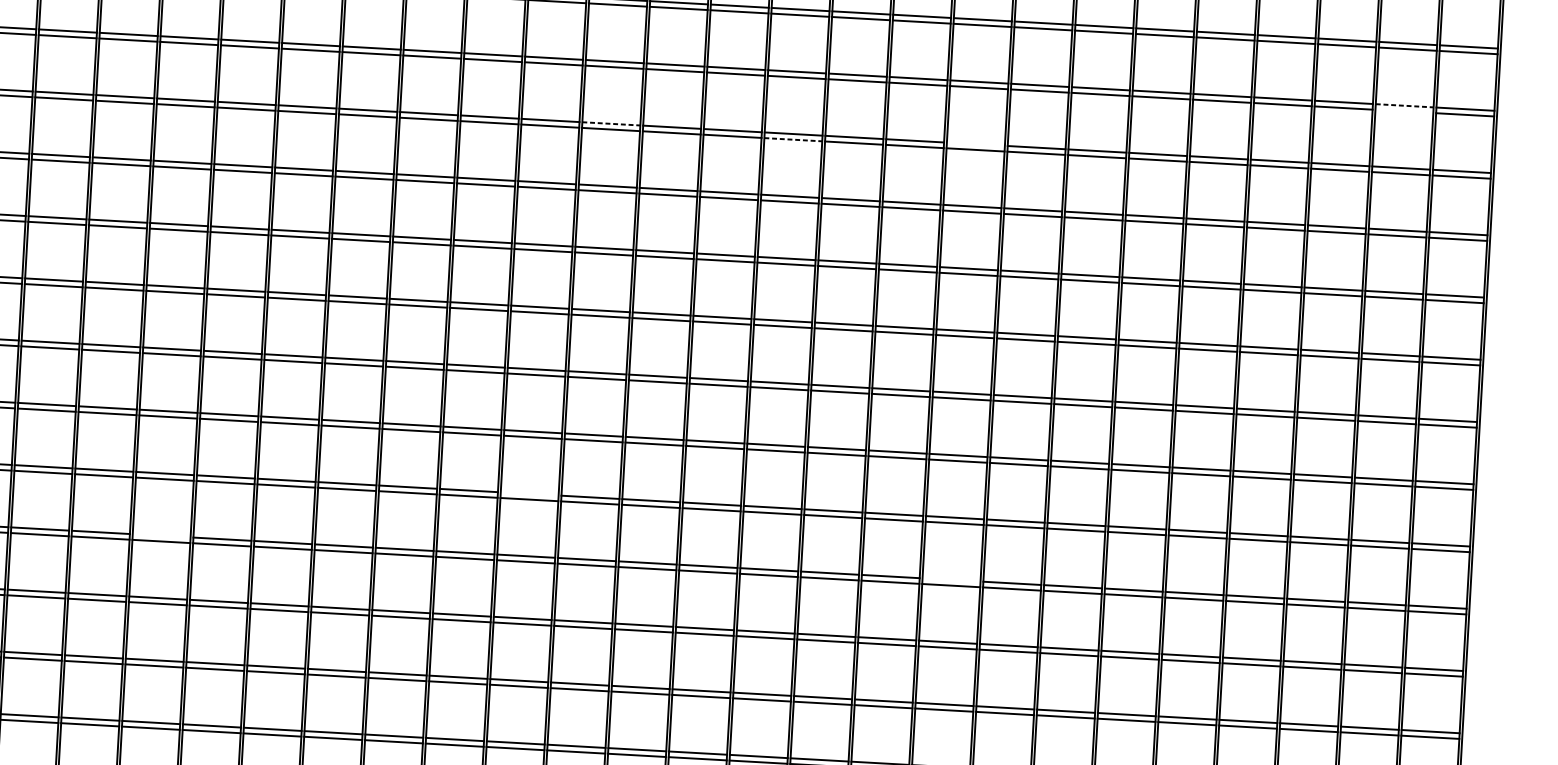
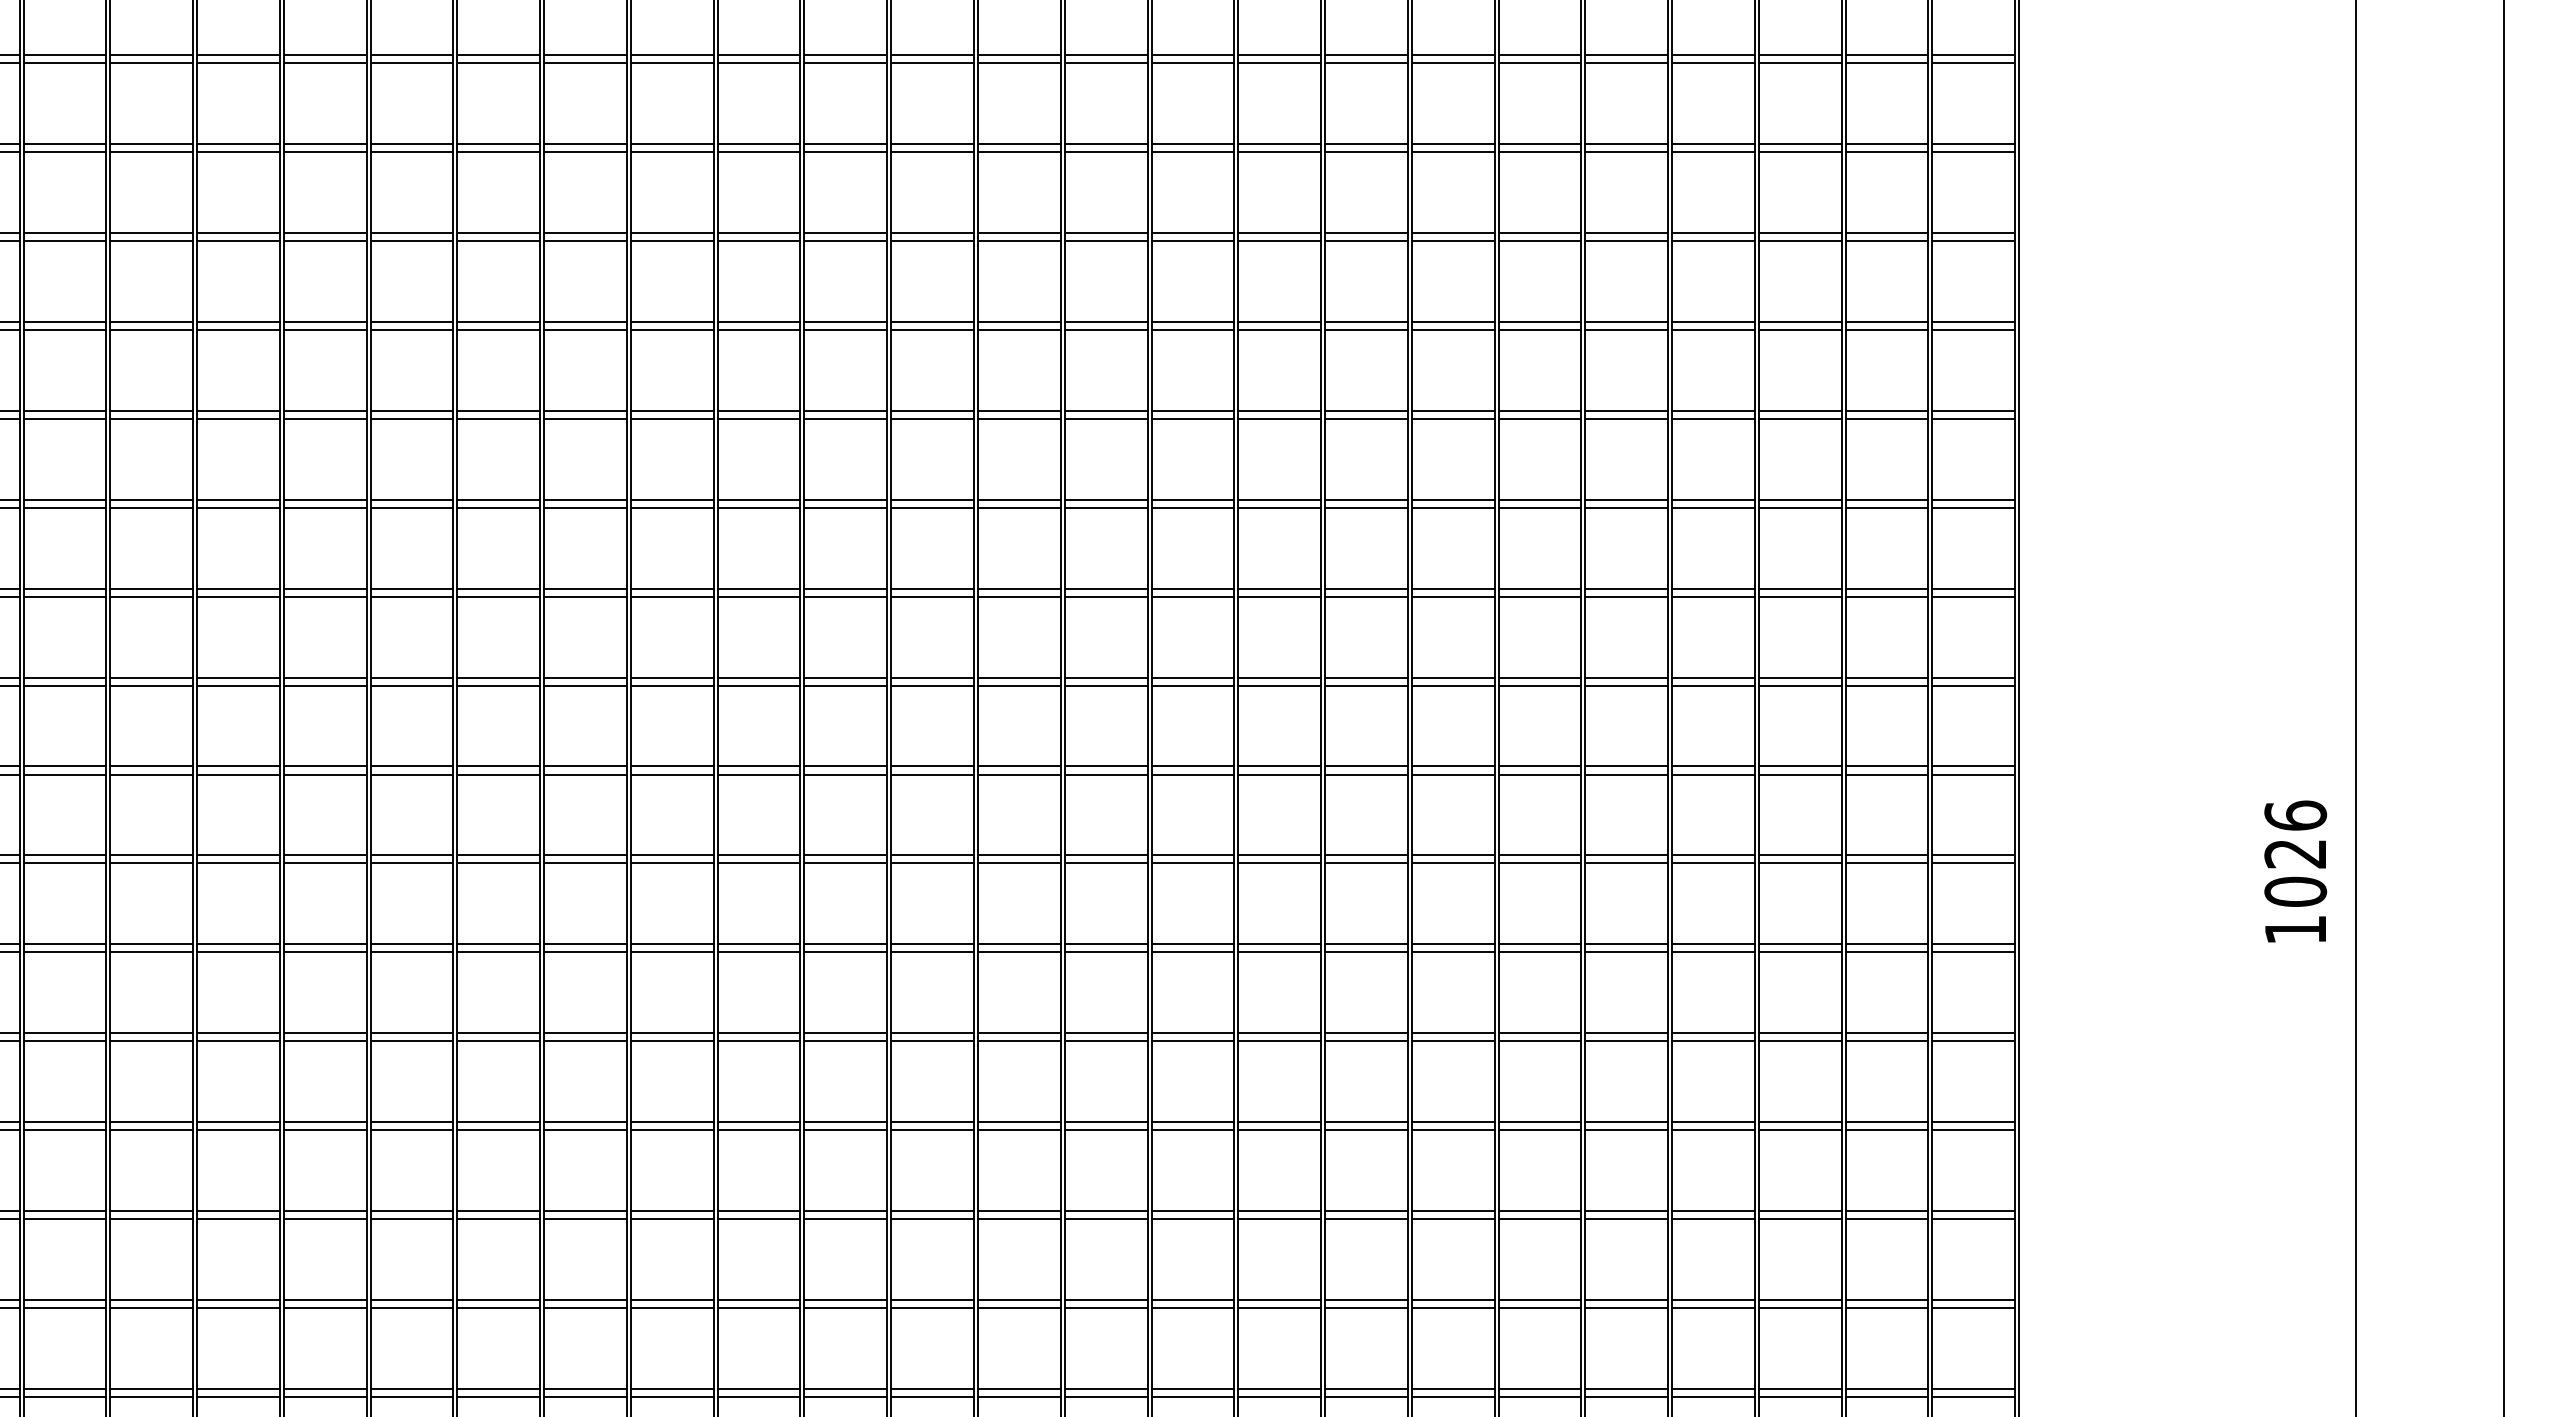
line: (1405, 105) -> (1887, 410), dashed -> solid
line: (1404, 111) -> (1886, 418), added
line: (611, 123) -> (759, 499), dashed -> solid
line: (793, 139) -> (1019, 507), dashed -> solid
line: (975, 144) -> (1279, 499), added
line: (529, 494) -> (671, 1033), added
line: (161, 535) -> (151, 1121), added
line: (951, 579) -> (1279, 1121), added

